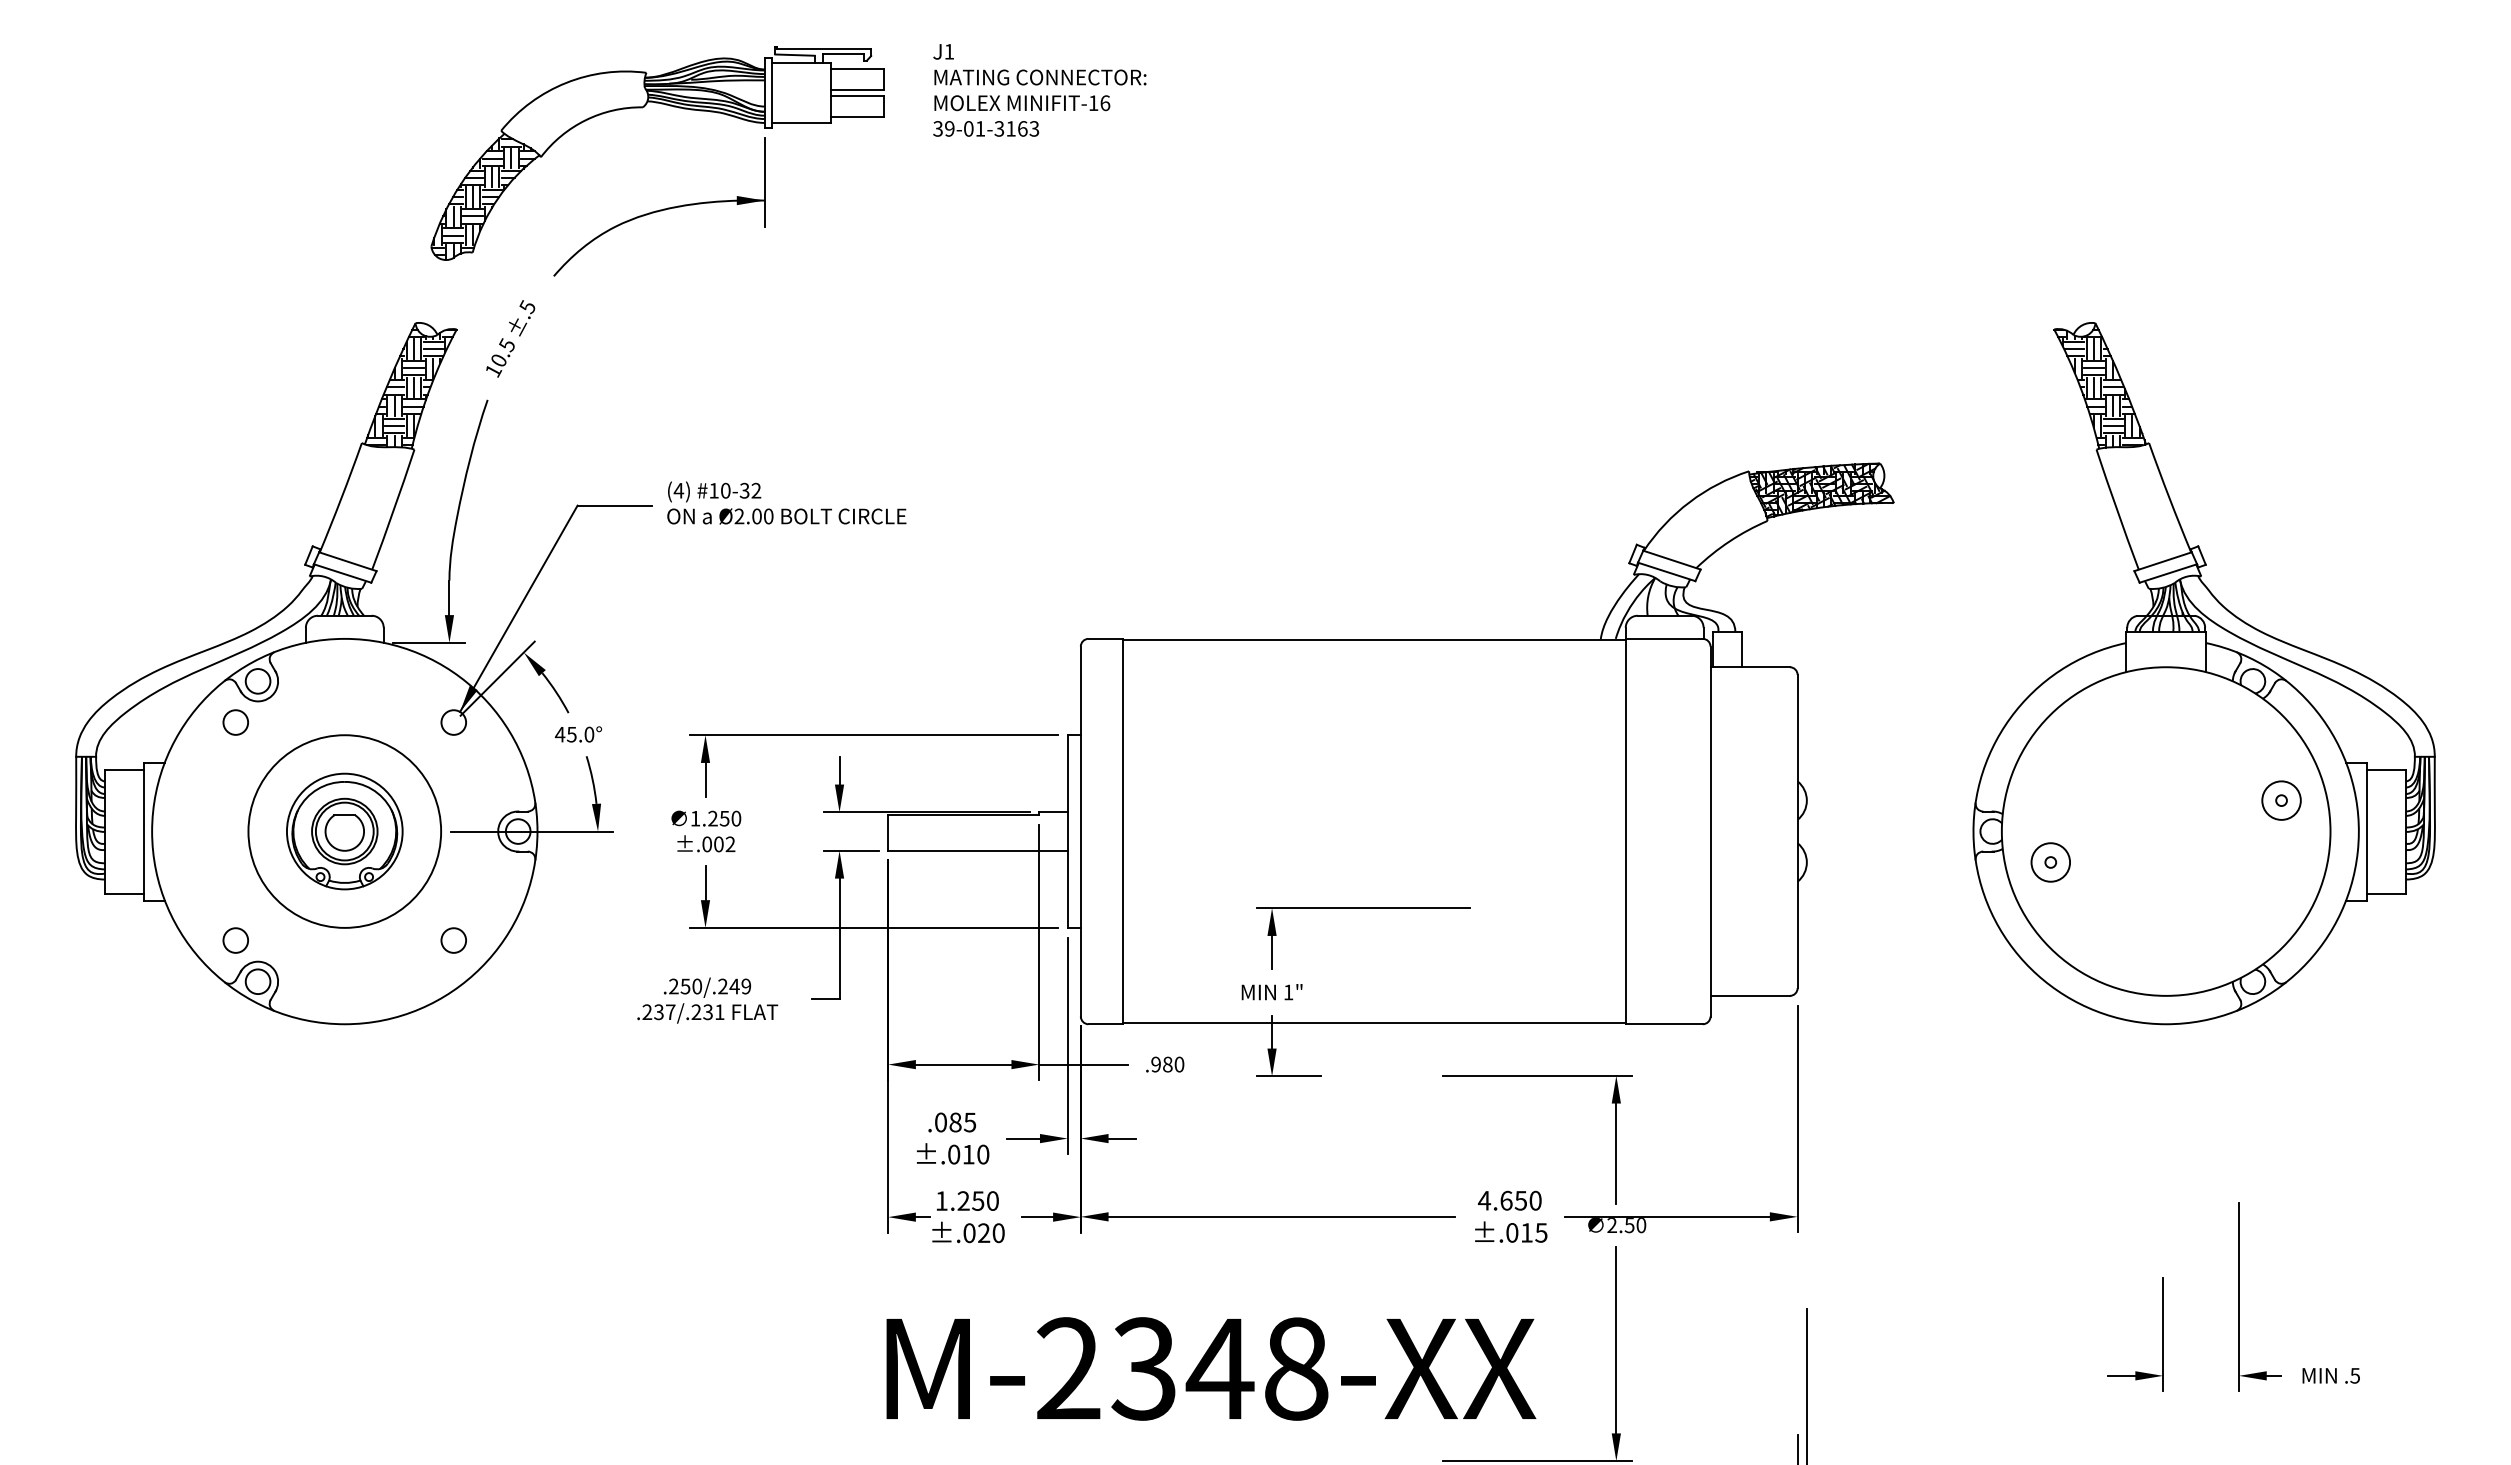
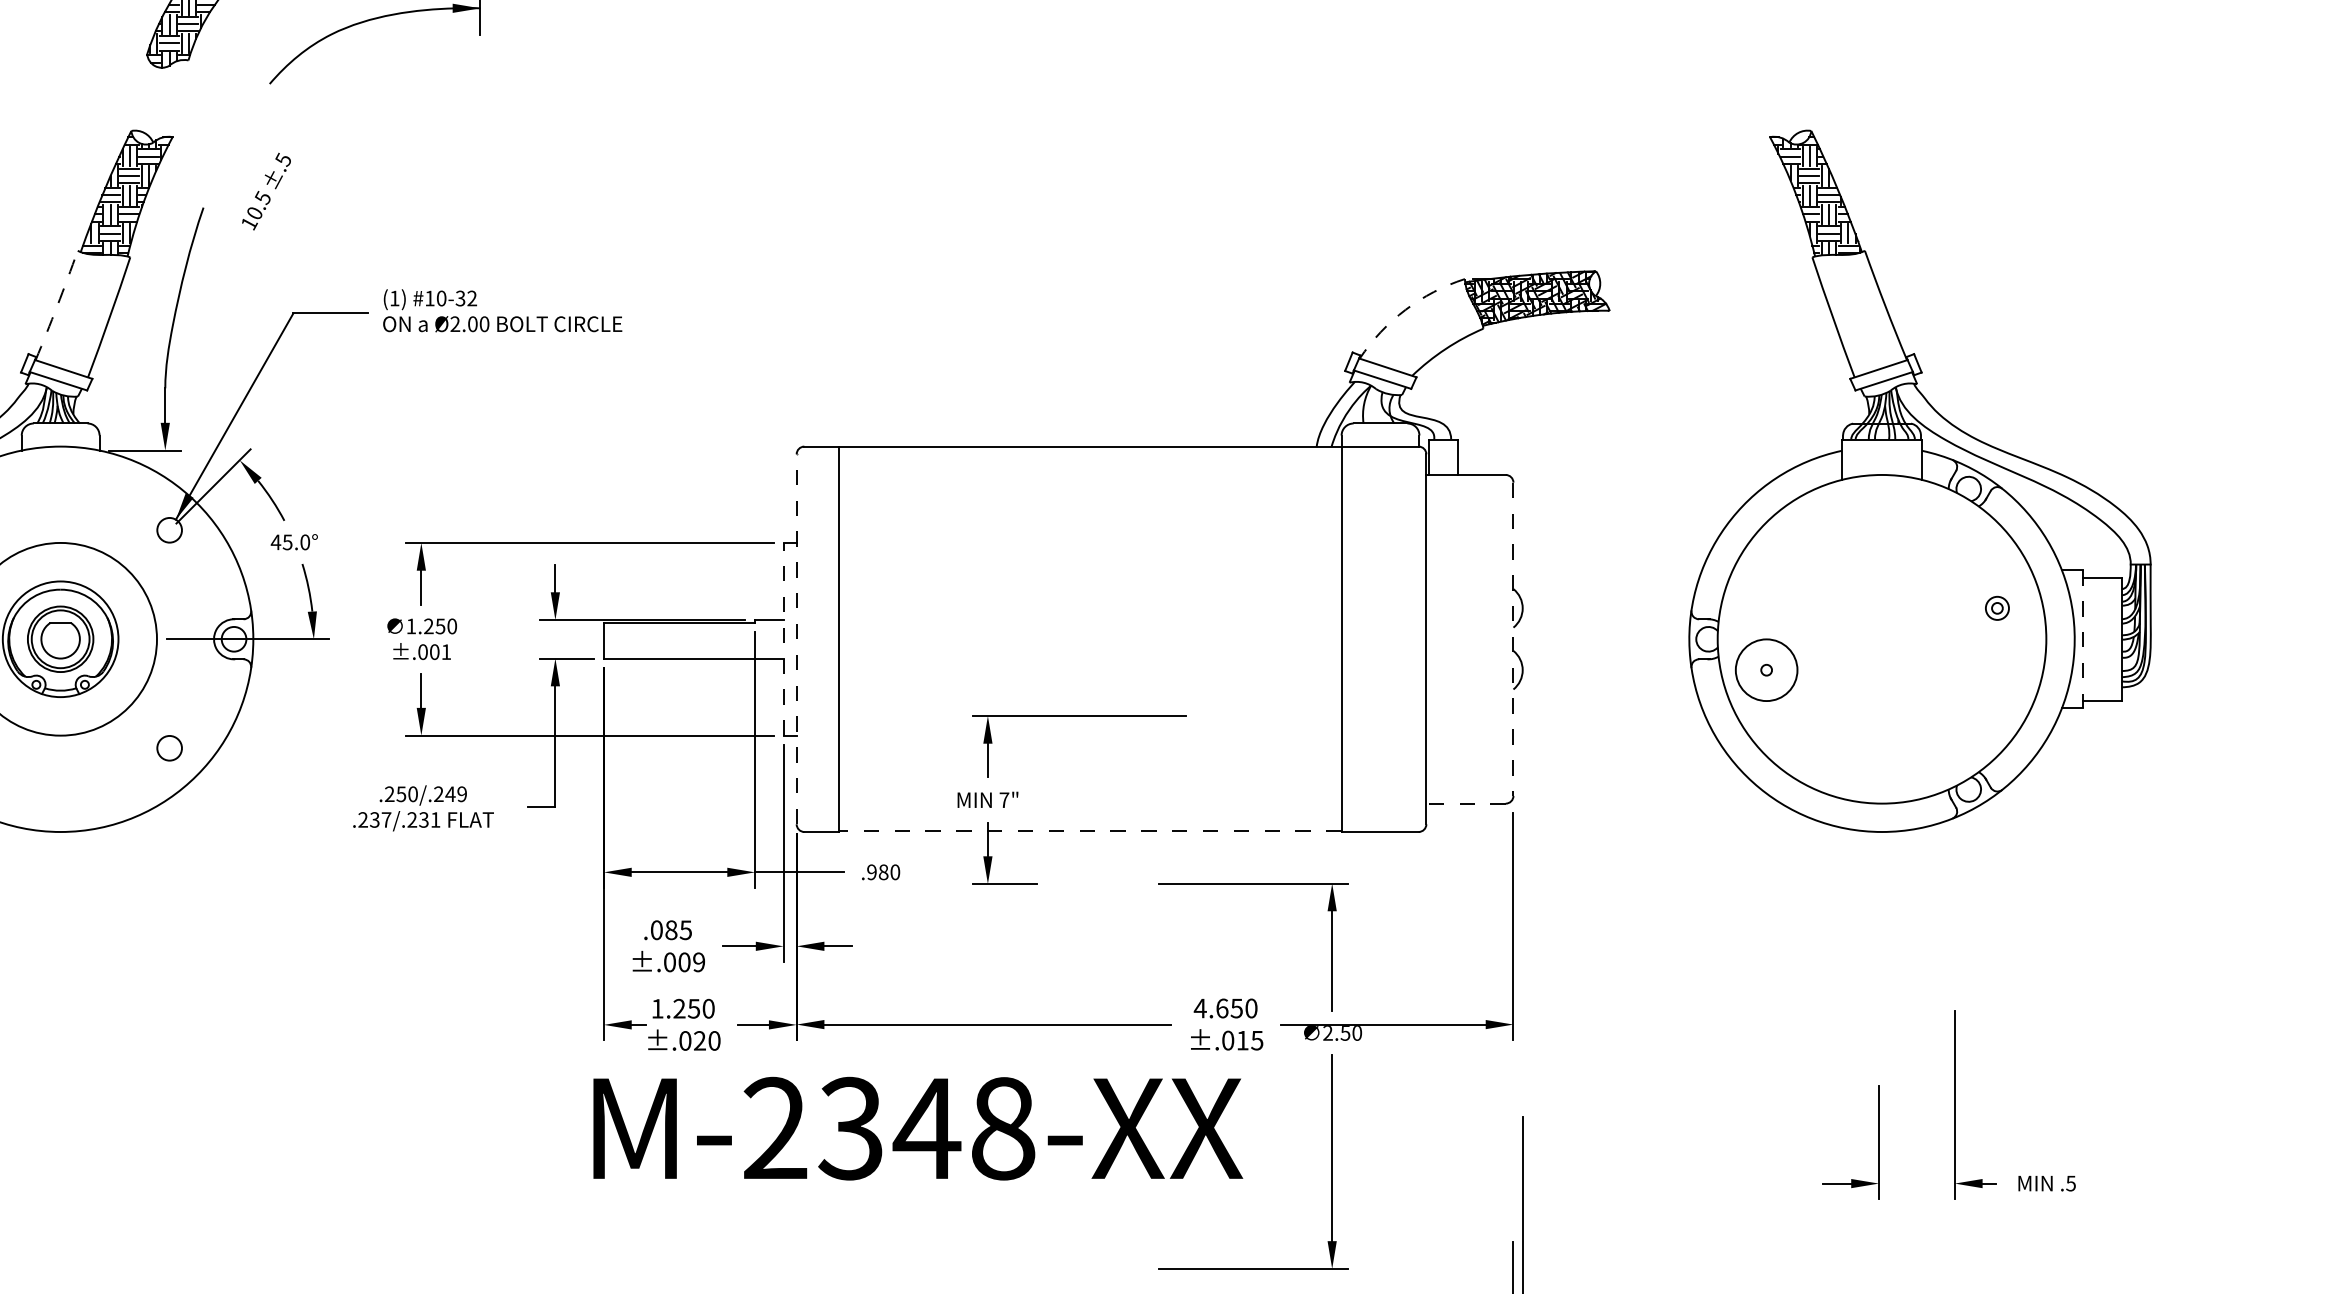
text: (510, 338) -> (266, 191), moved
text: (678, 490) -> (394, 298), (4) -> (1)
arc: (341, 498) -> (57, 306), solid -> dashed
arc: (1689, 502) -> (1405, 310), solid -> dashed
circle: (2281, 800) -> (1997, 608), size x0.6
line: (1067, 831) -> (783, 639), solid -> dashed
line: (1080, 831) -> (796, 639), solid -> dashed
line: (1797, 831) -> (1513, 639), solid -> dashed
line: (2367, 831) -> (2083, 639), solid -> dashed
text: (730, 843) -> (446, 651), ±.002 -> ±.001
circle: (2050, 862) -> (1766, 670), size x1.6
text: (1288, 992) -> (1004, 800), 1" -> 7"
line: (1750, 995) -> (1466, 803), solid -> dashed
line: (1373, 1023) -> (1089, 831), solid -> dashed
text: (975, 1154) -> (691, 962), ±.010 -> ±.009
text: (1211, 1368) -> (918, 1128), moved

